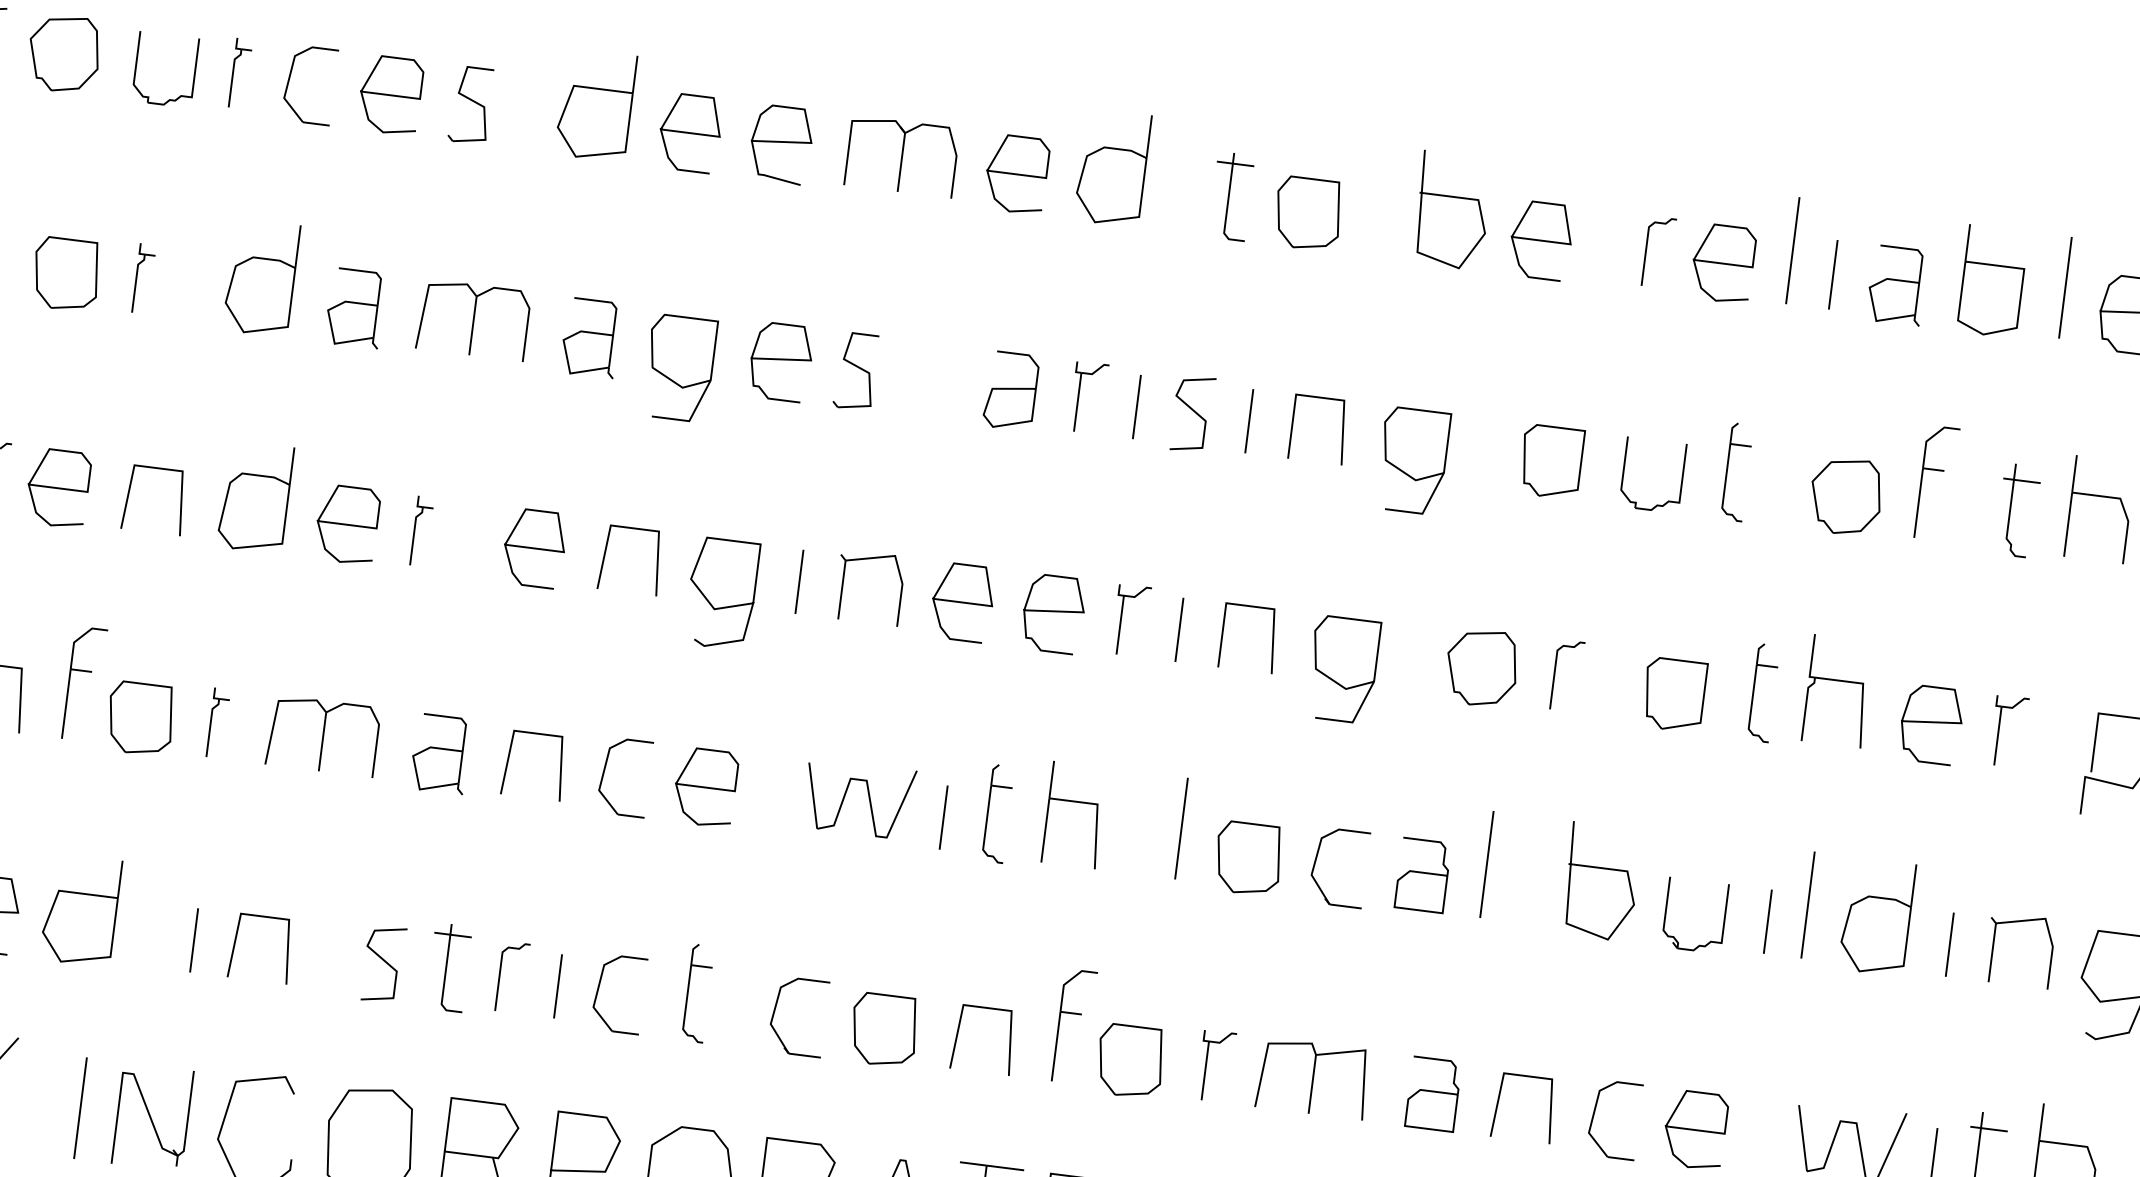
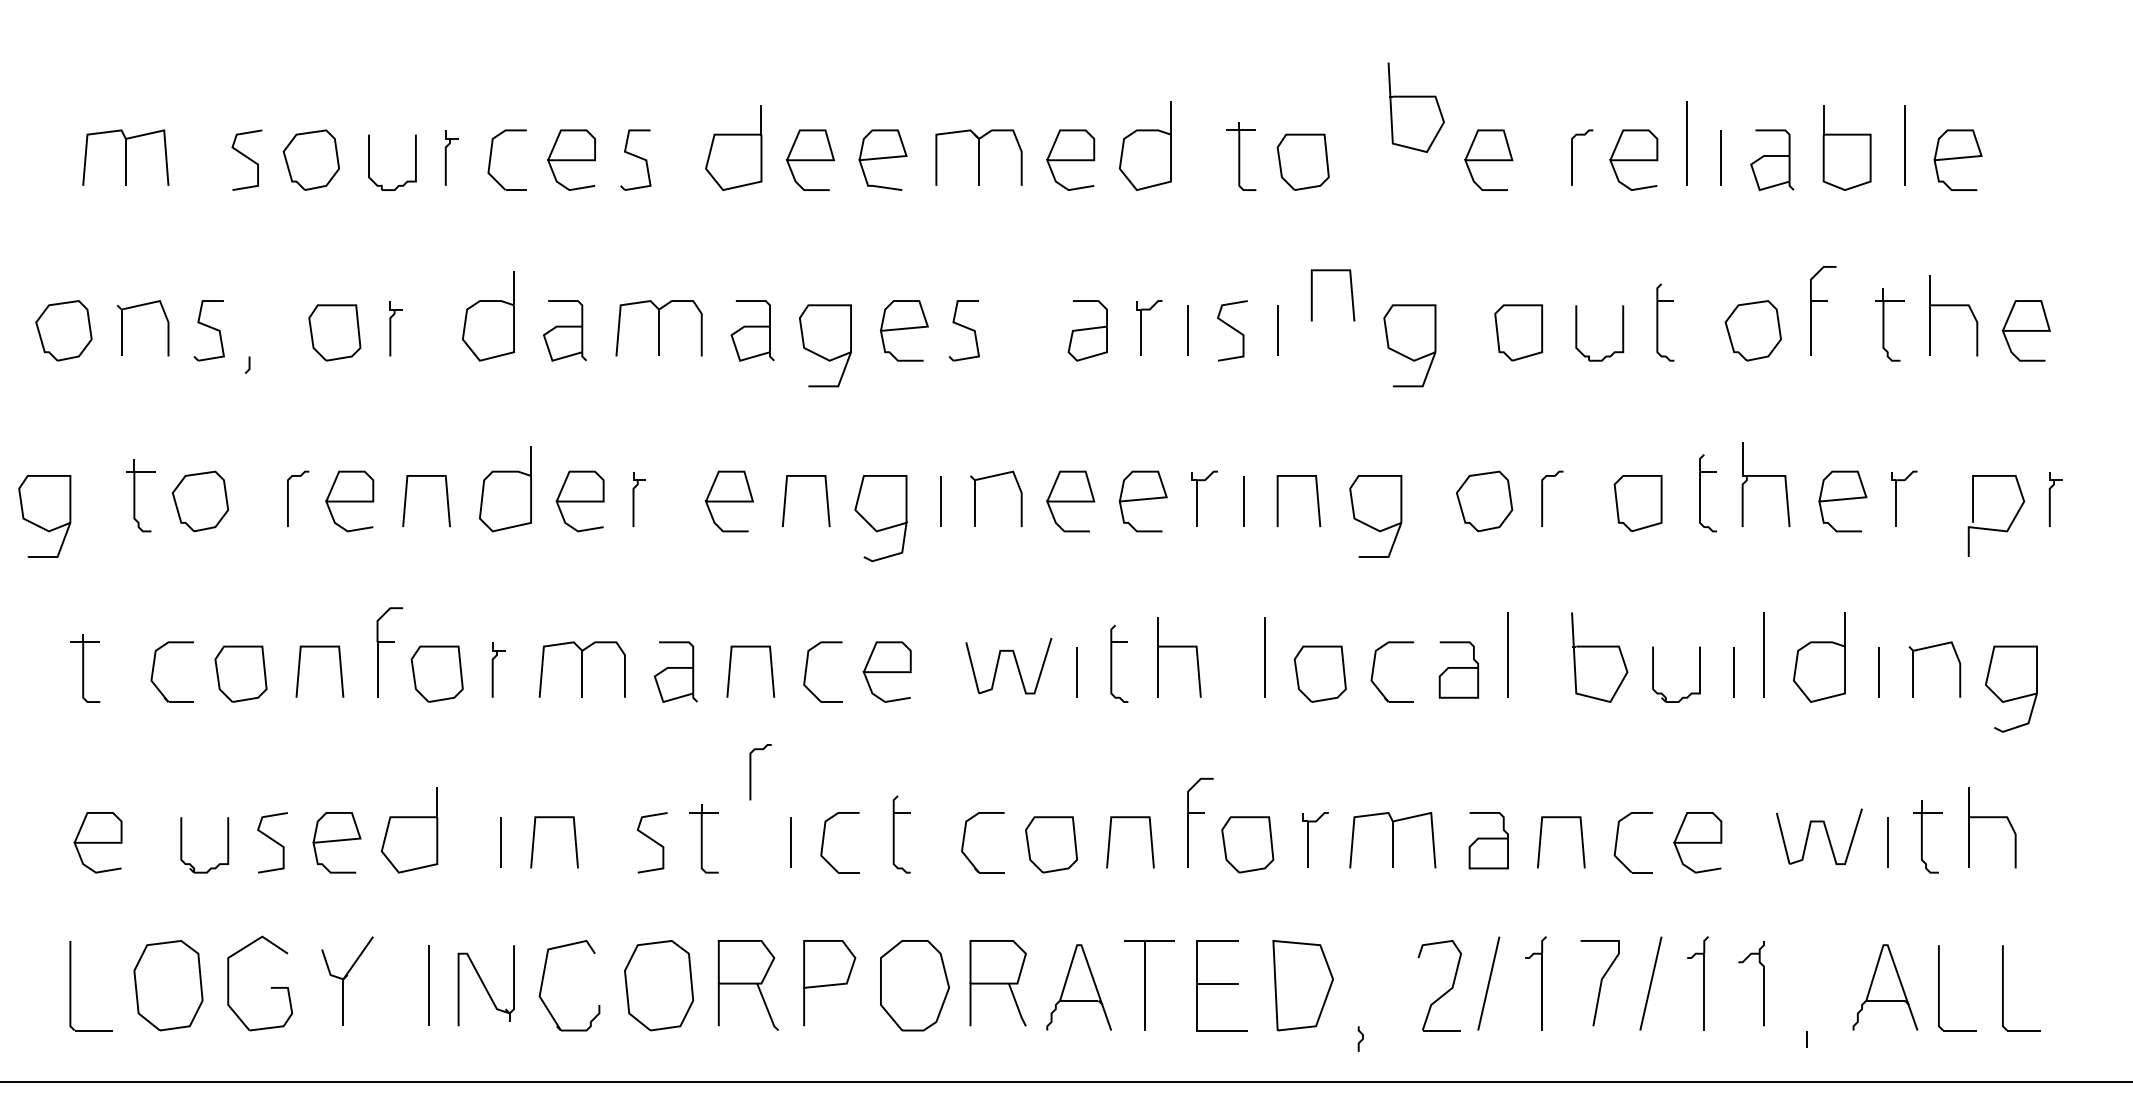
part: (1451, 210) -> (1415, 107), moved
line: (1341, 424) -> (1350, 289), moved
curve: (500, 976) -> (751, 772), moved

